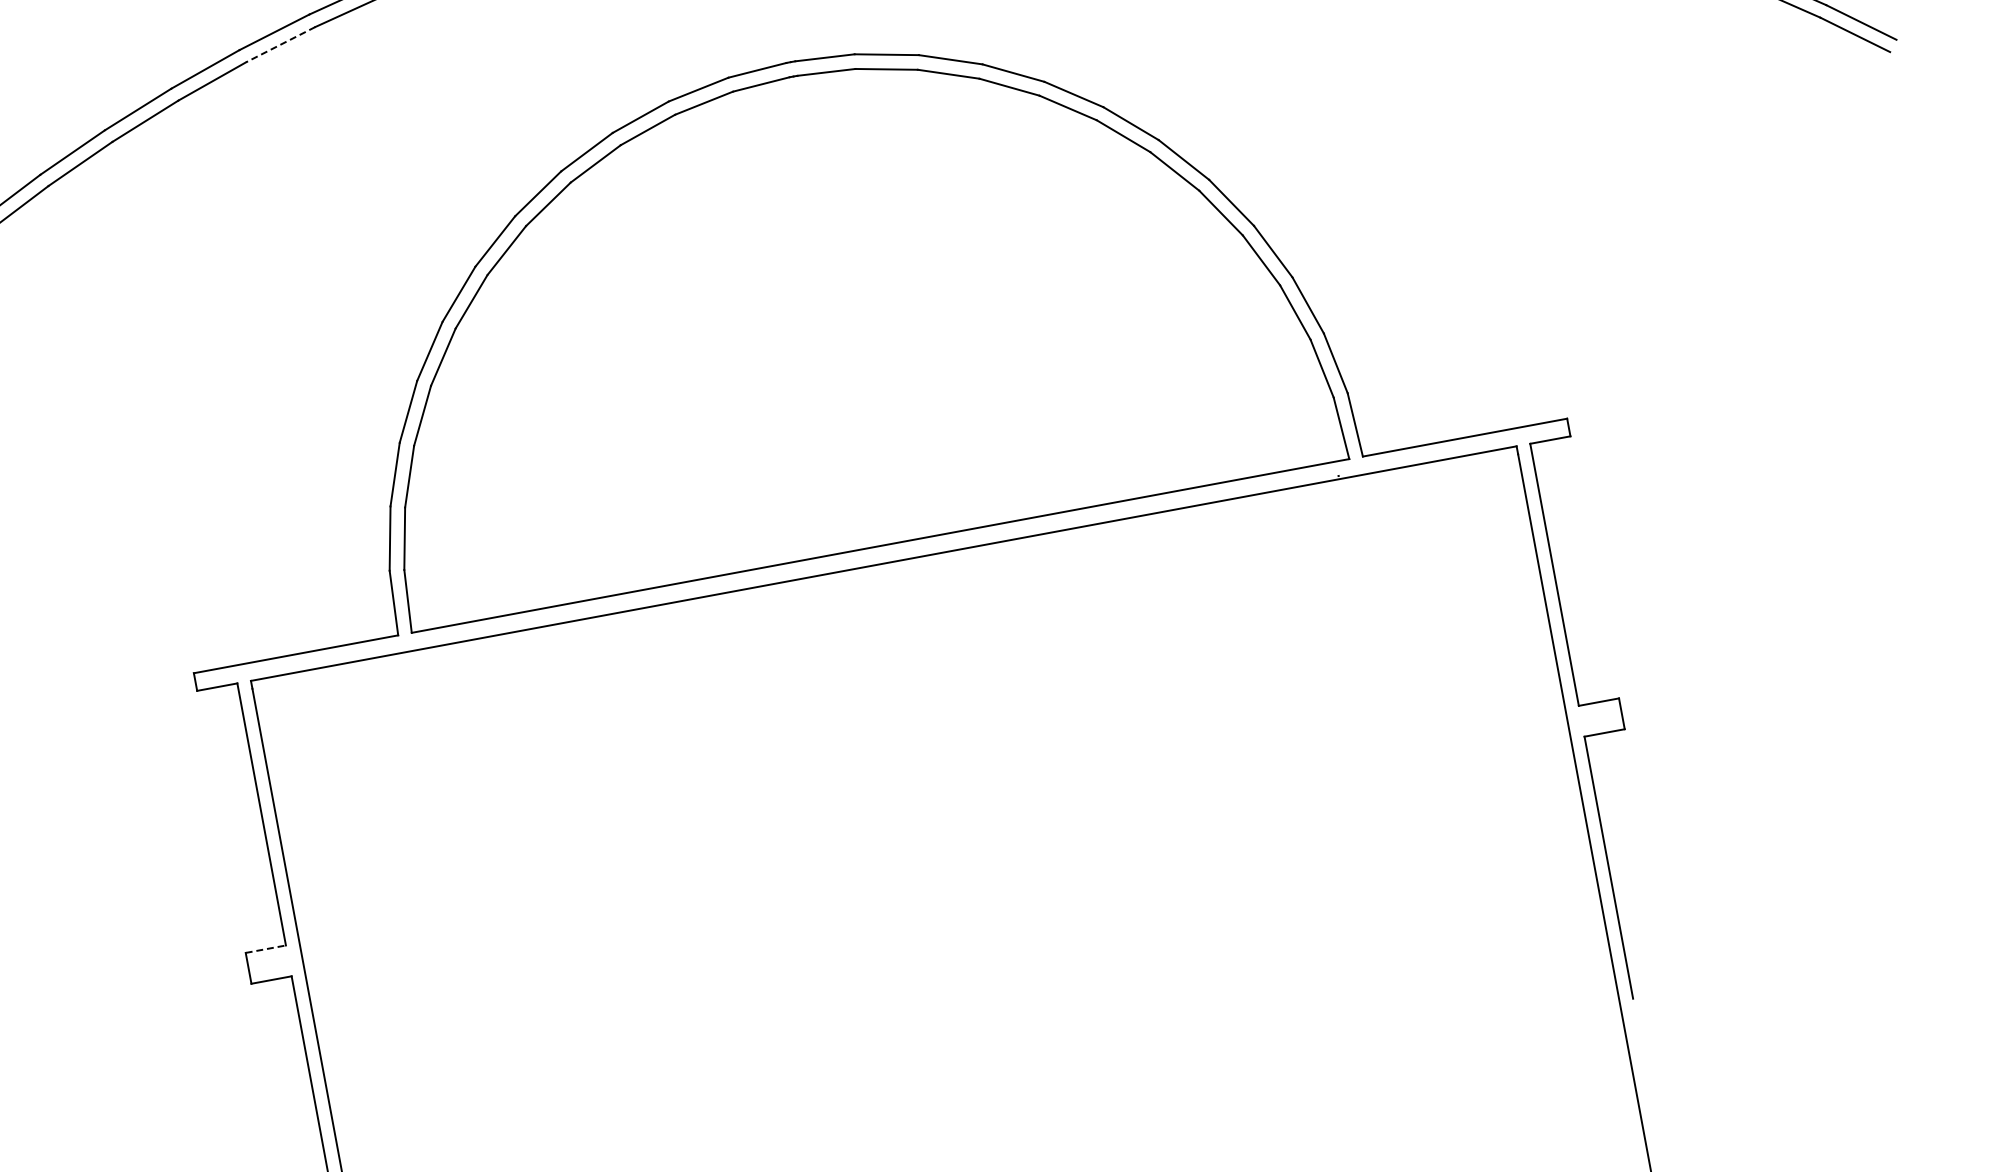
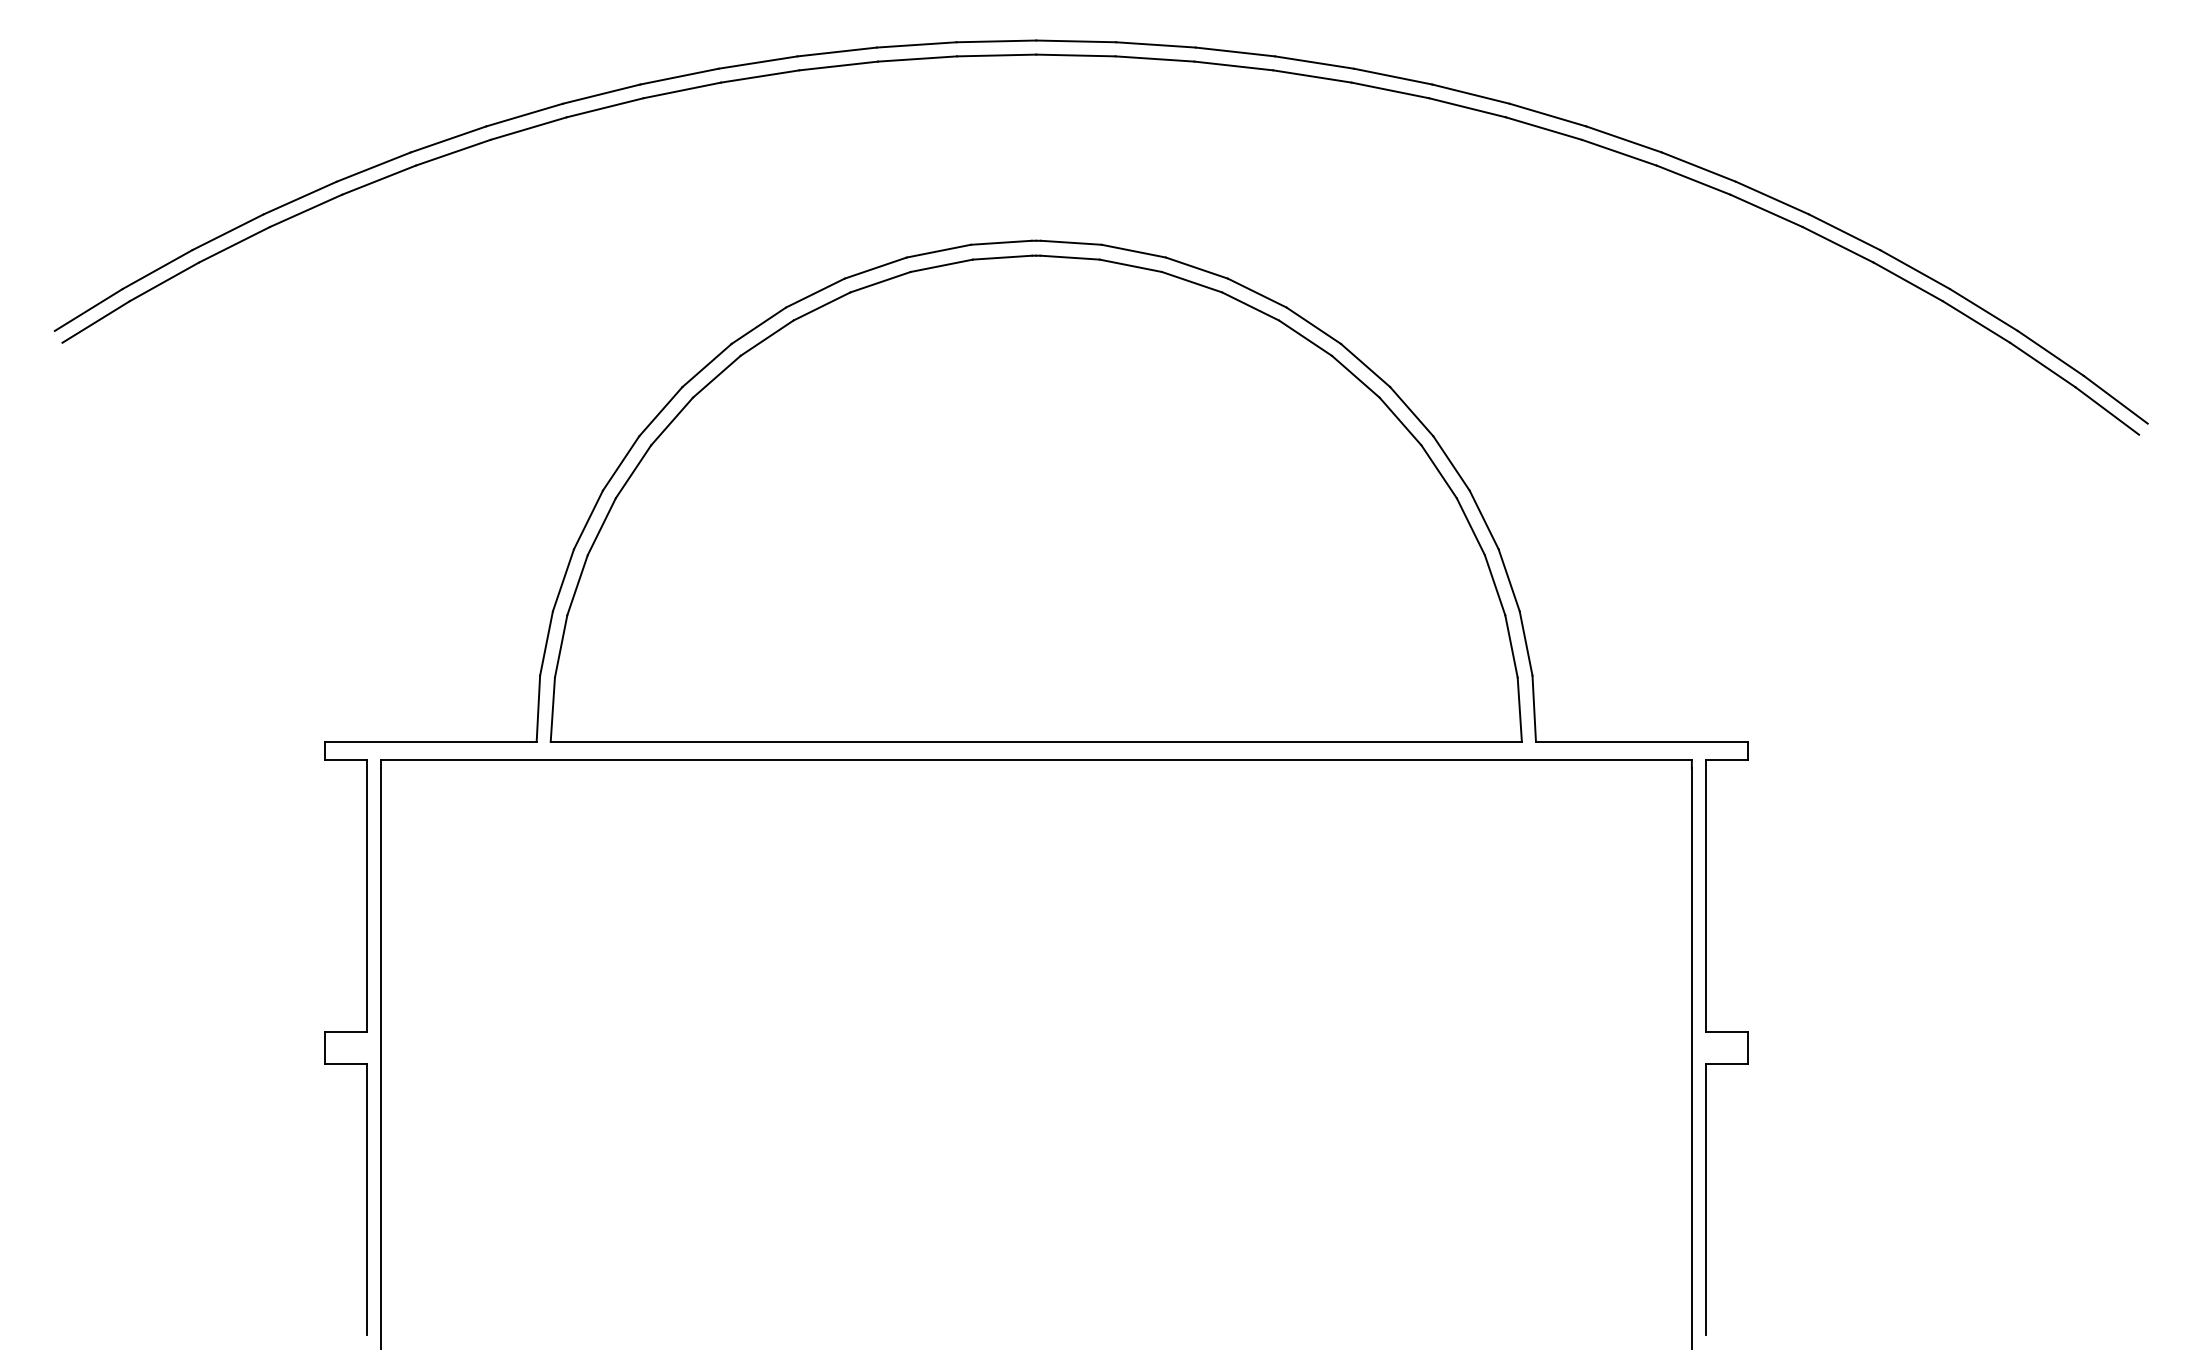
line: (280, 44) -> (528, 128), dashed -> solid
line: (265, 949) -> (345, 1031), dashed -> solid

